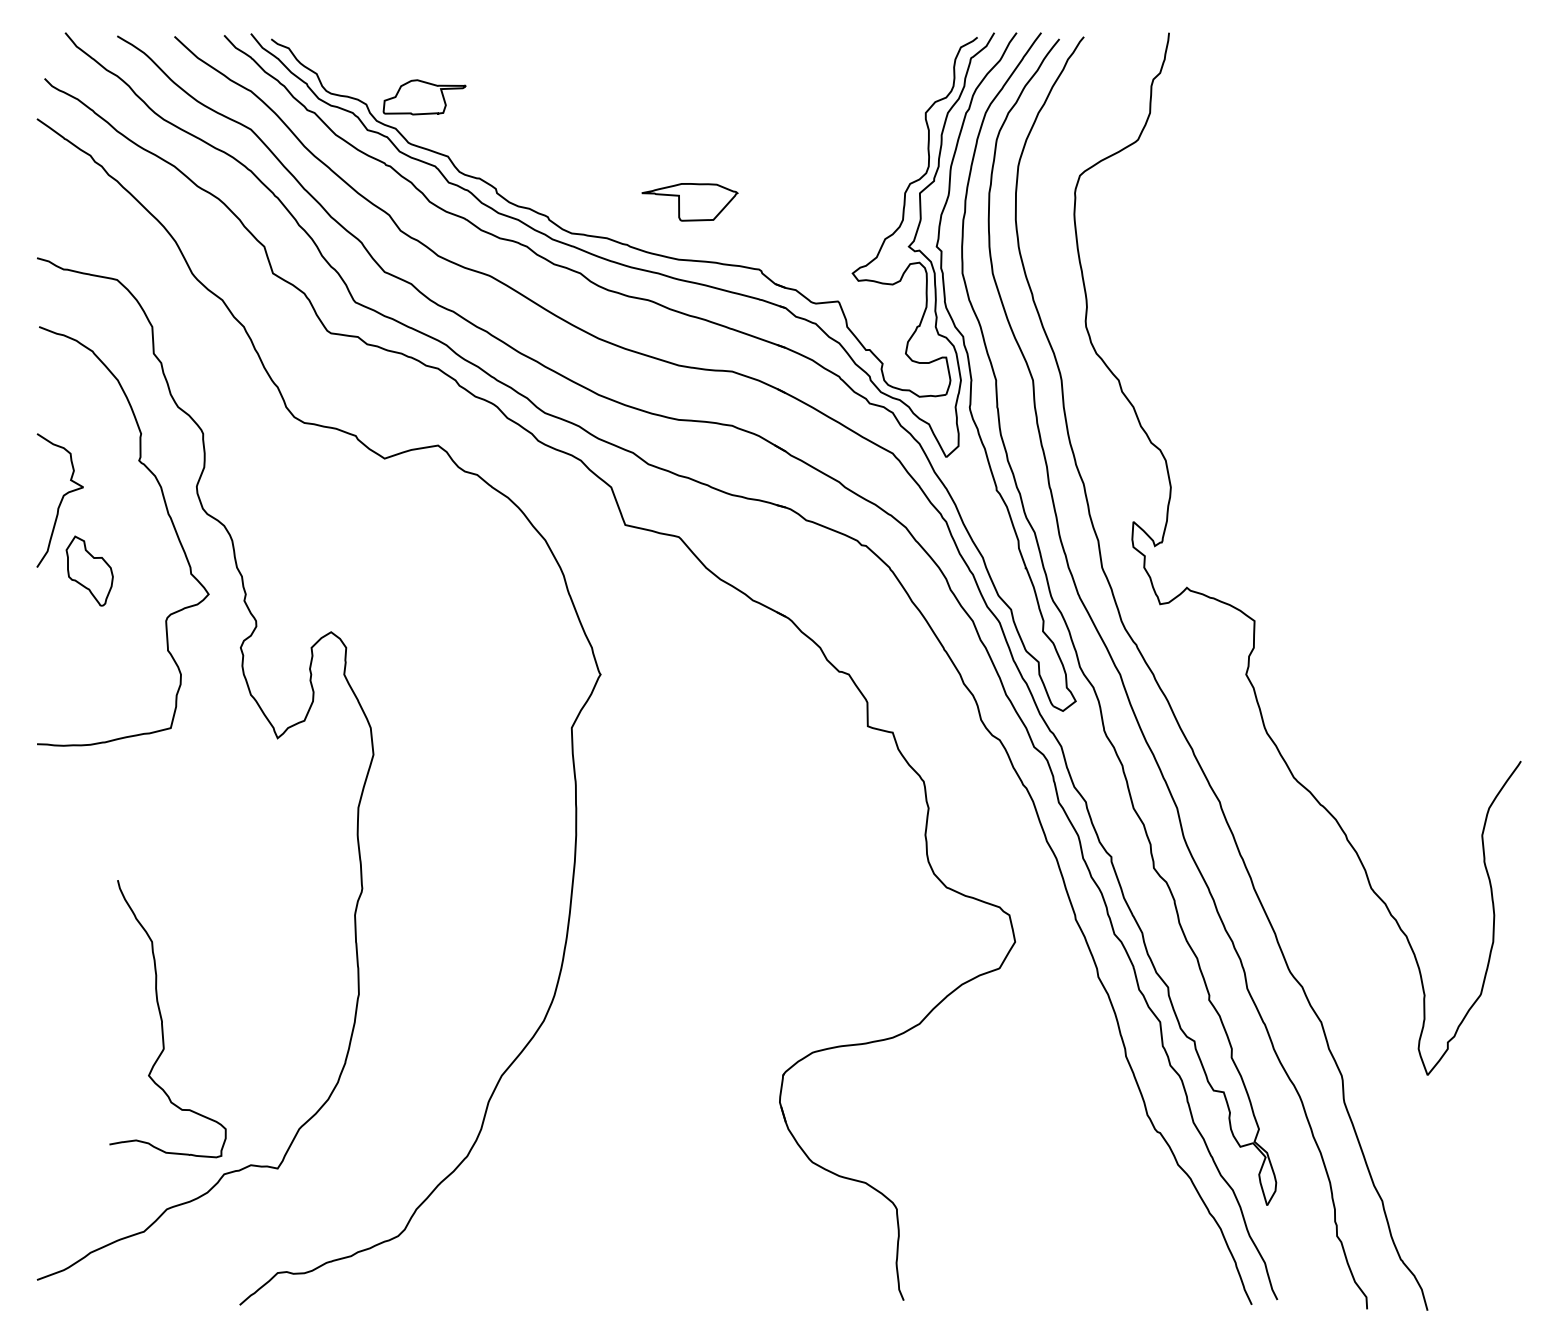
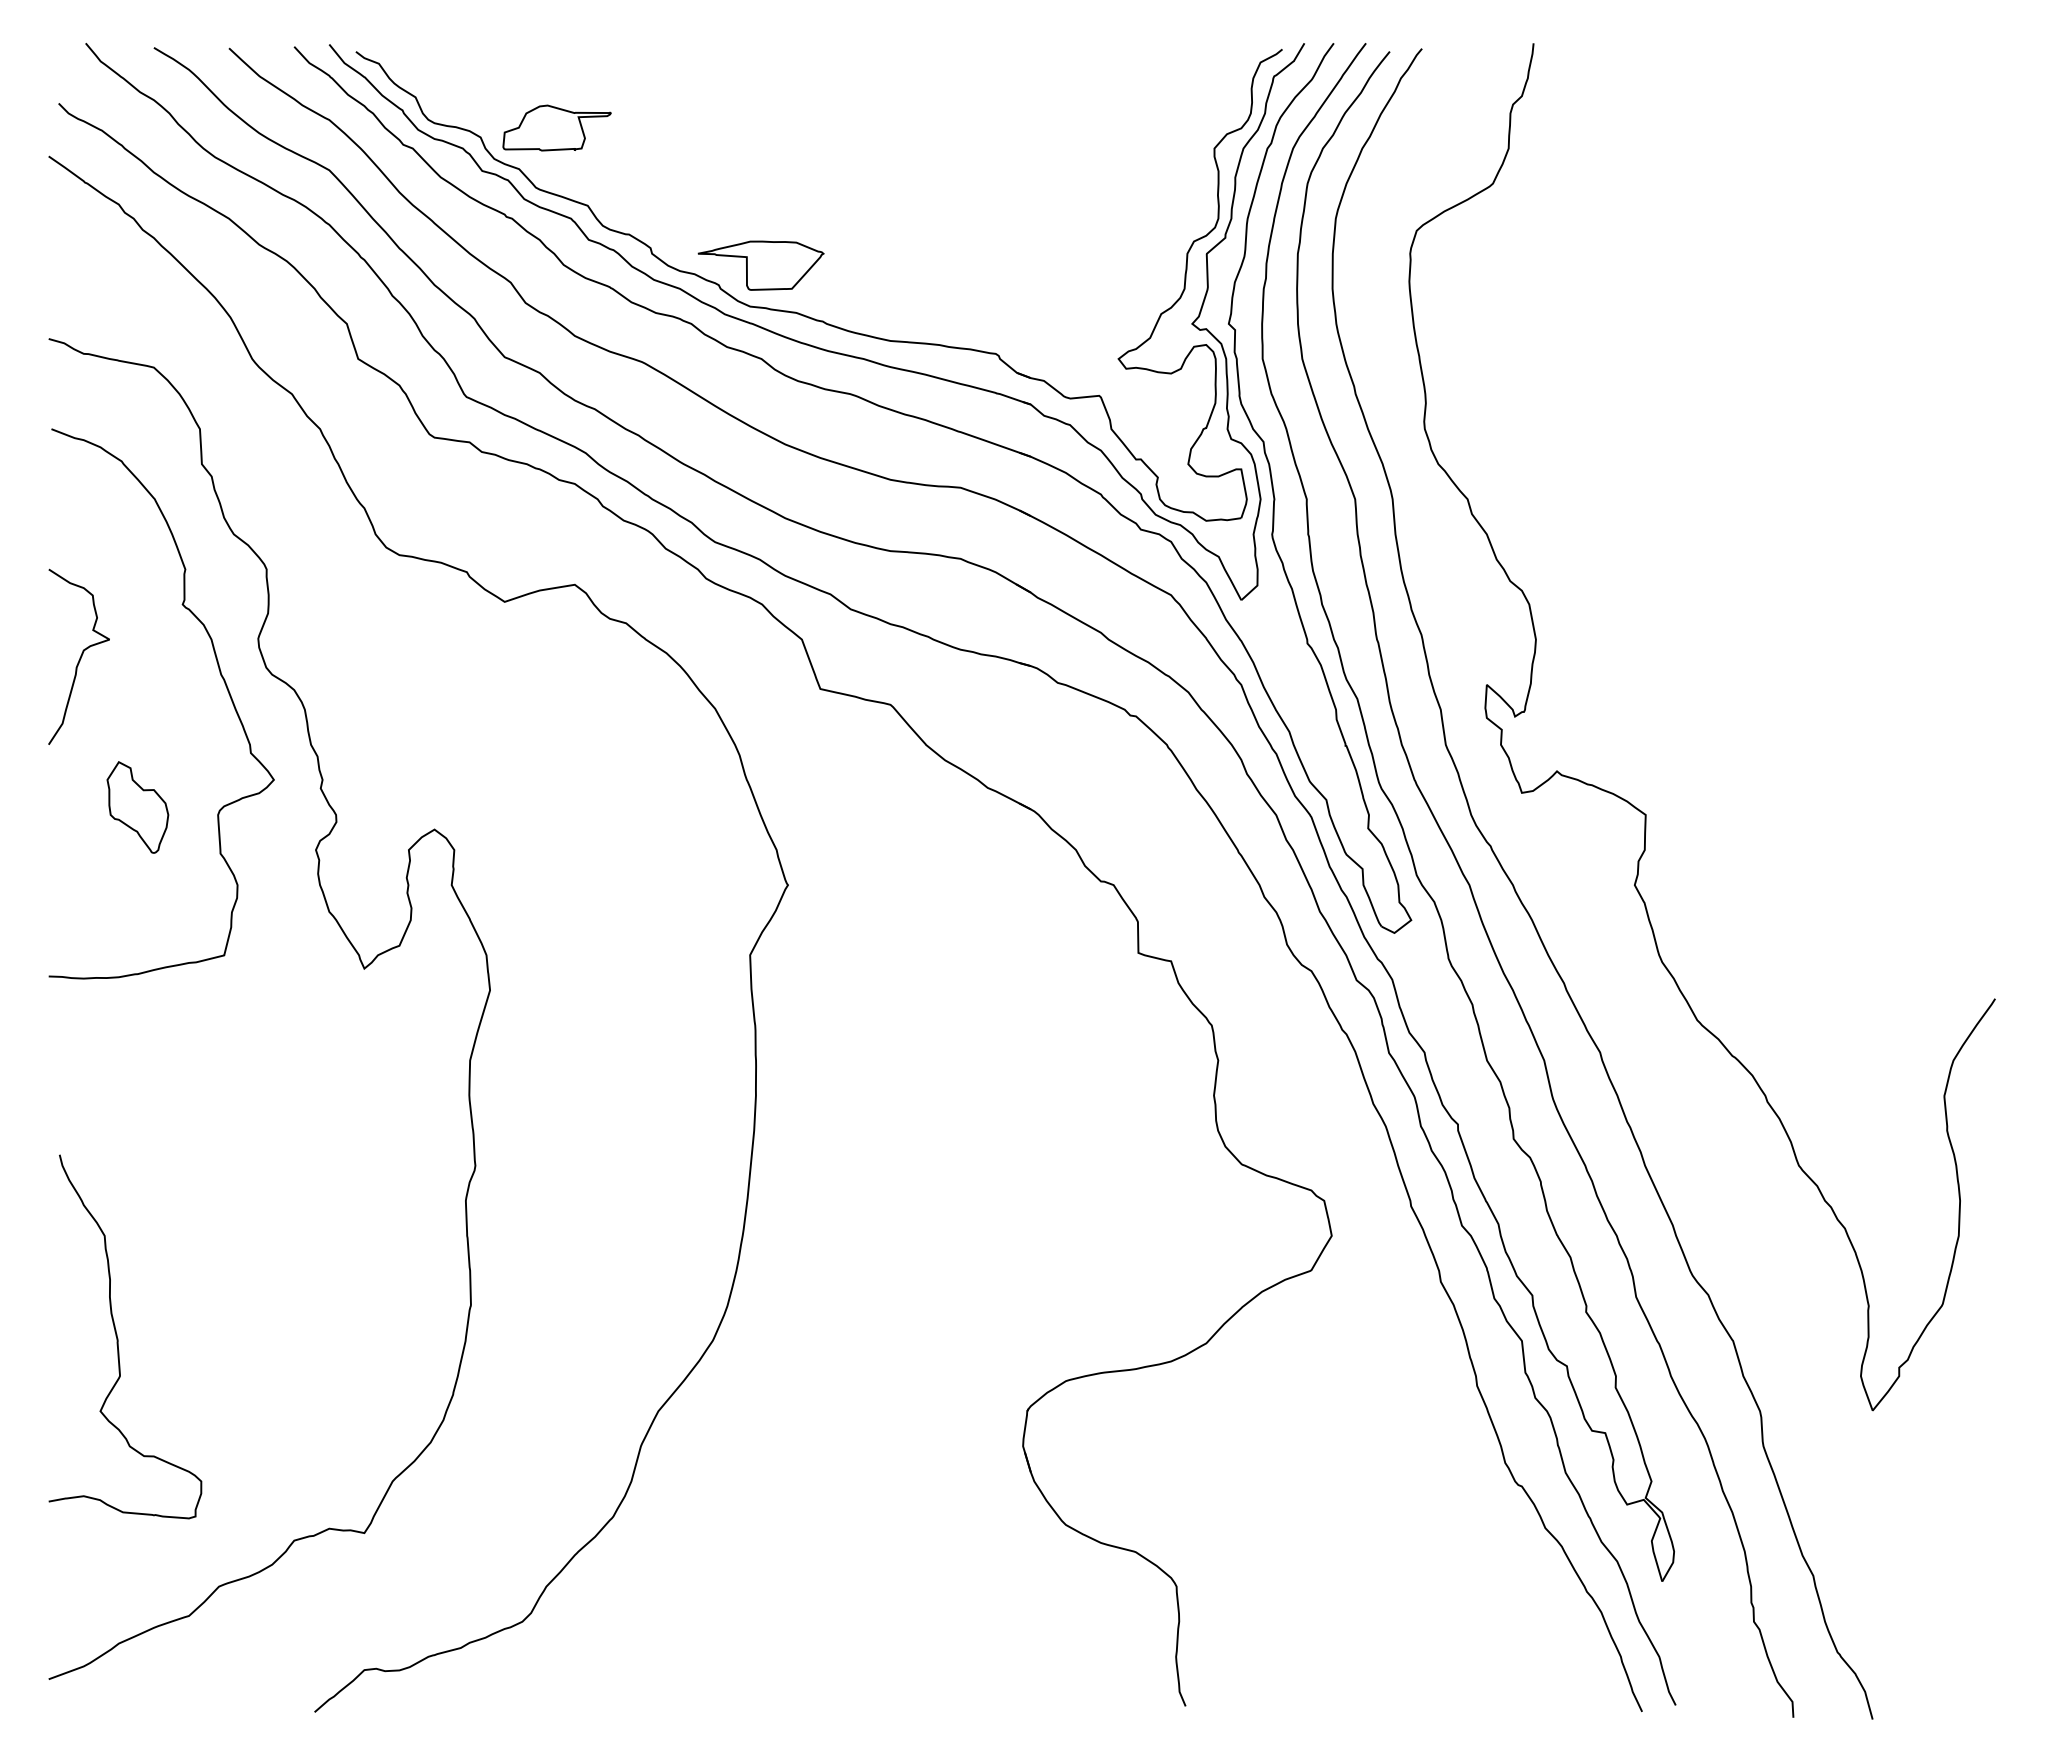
part: (689, 202) -> (760, 265), moved
part: (89, 571) -> (137, 807), moved
curve: (162, 1020) -> (118, 1338), moved

